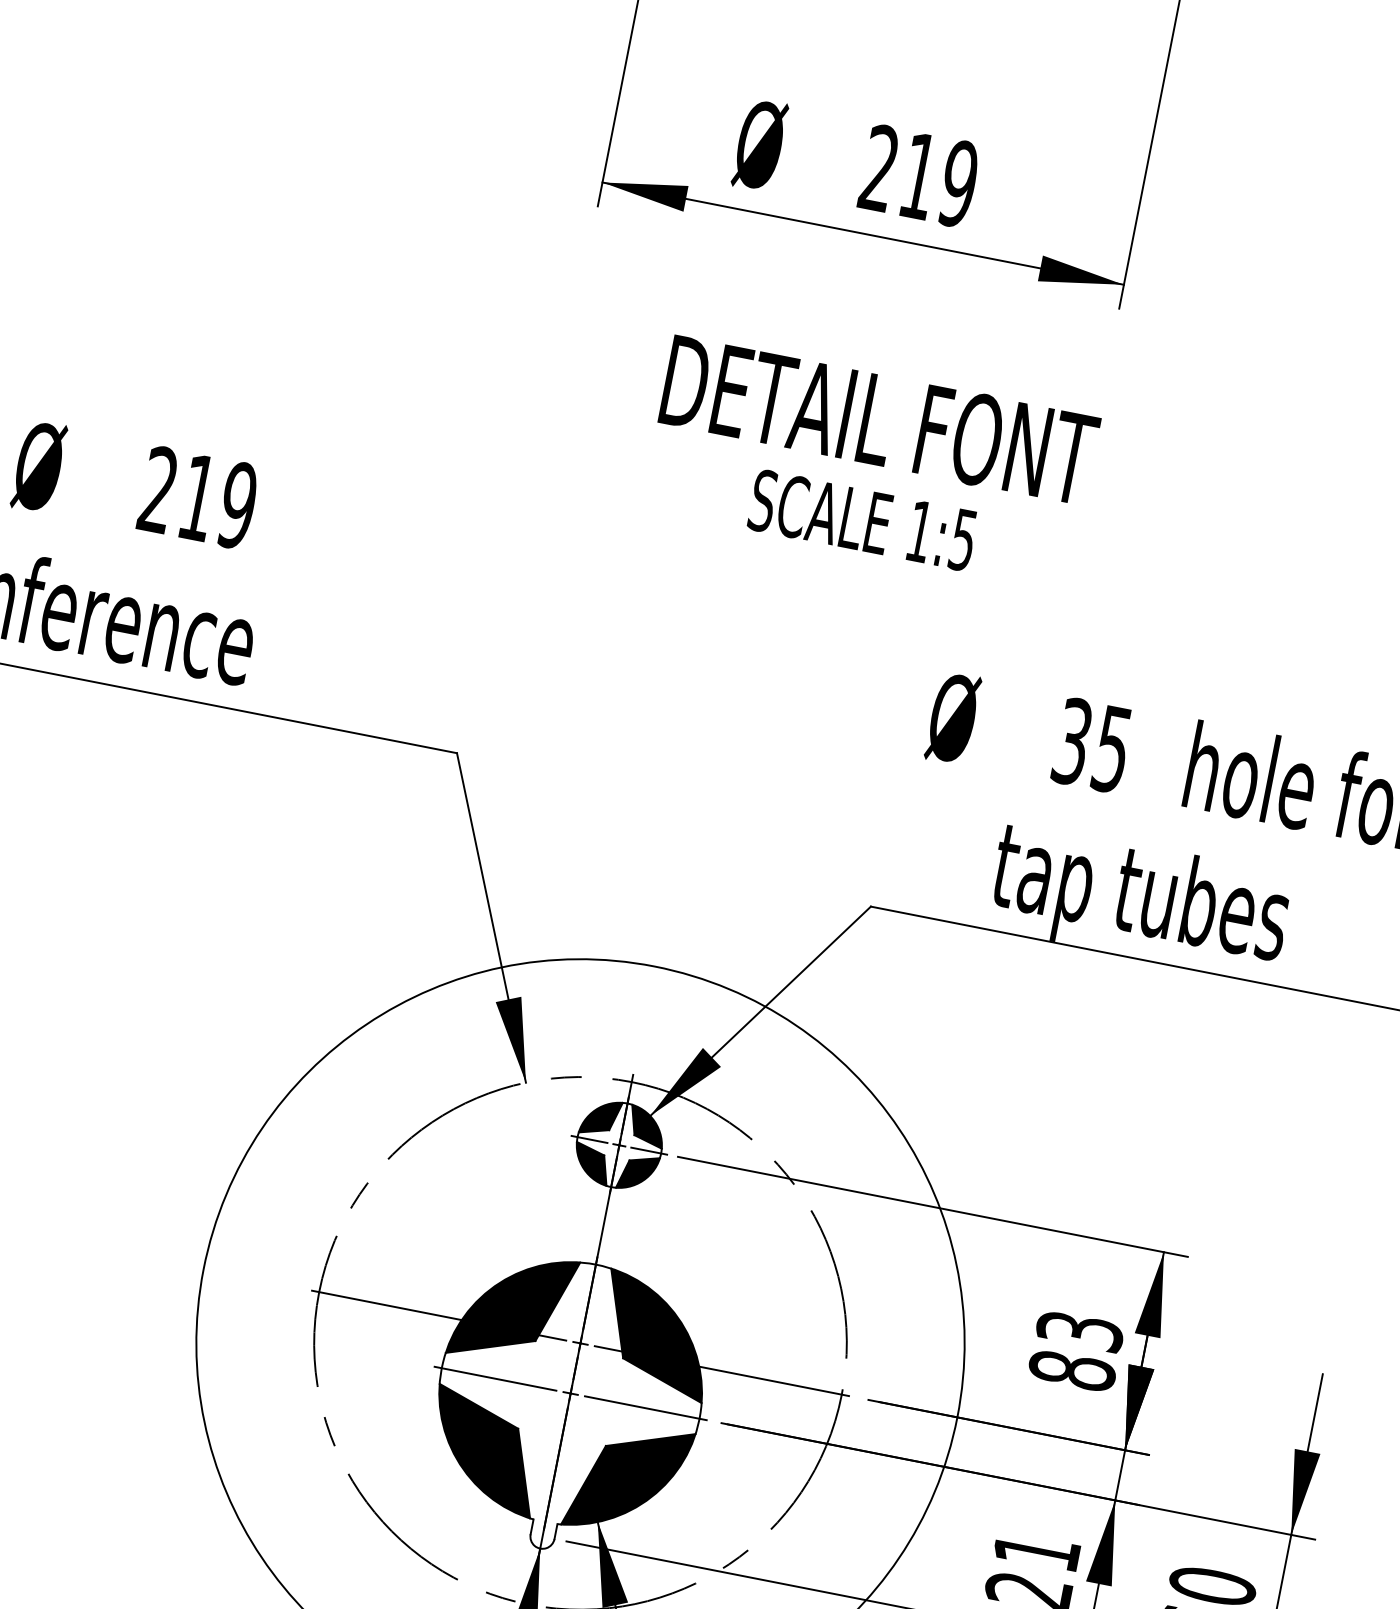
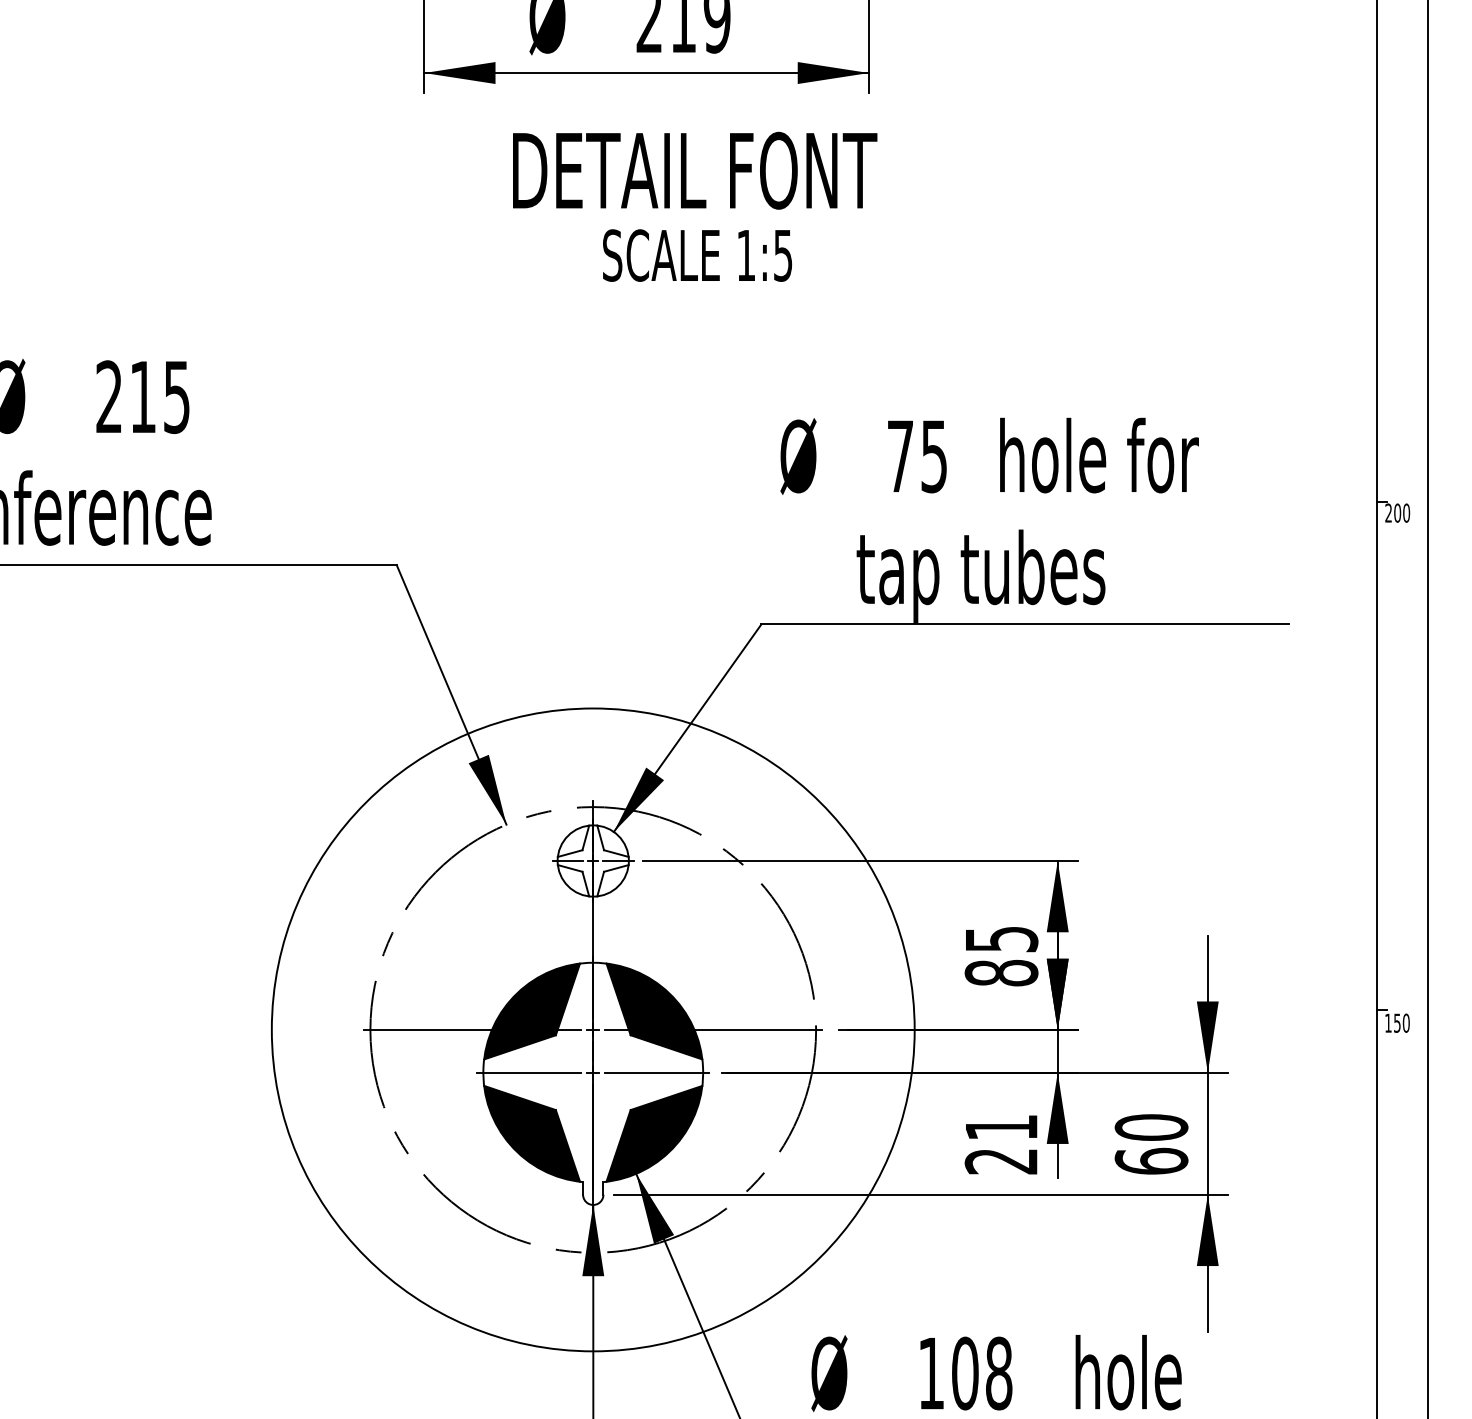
text: (871, 462) -> (695, 206), moved
text: (237, 504) -> (176, 396), 219 -> 215
text: (1072, 741) -> (900, 456), 35 -> 75
fill: (600, 1116) -> (573, 840), removed
fill: (646, 1125) -> (612, 840), removed
fill: (591, 1163) -> (573, 880), removed
fill: (637, 1172) -> (612, 880), removed
text: (1079, 1329) -> (1000, 938), 83 -> 85

